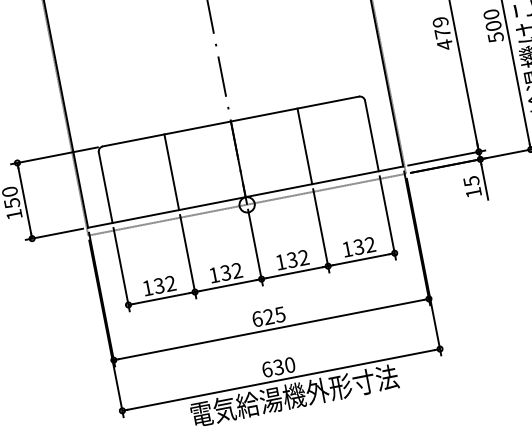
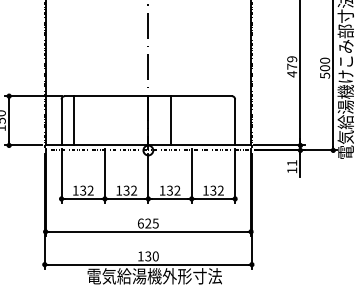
line: (304, 145) -> (170, 120), moved
line: (170, 171) -> (73, 120), moved
text: (472, 181) -> (292, 163), 15 -> 11
text: (266, 369) -> (140, 256), 630 -> 130

